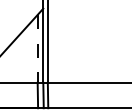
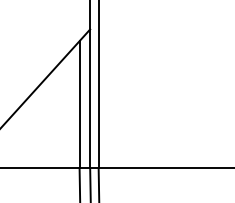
line: (37, 48) -> (79, 104), dashed -> solid

